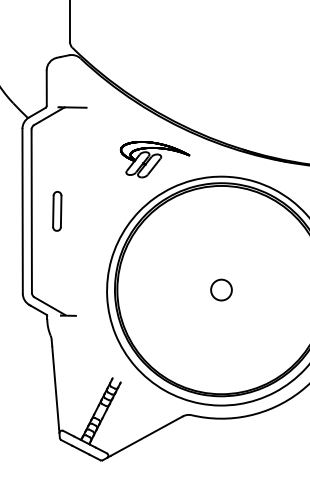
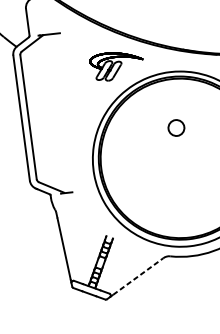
part: (57, 211) -> (48, 114), removed
circle: (221, 289) -> (176, 127), moved
line: (147, 435) -> (138, 276), solid -> dashed

